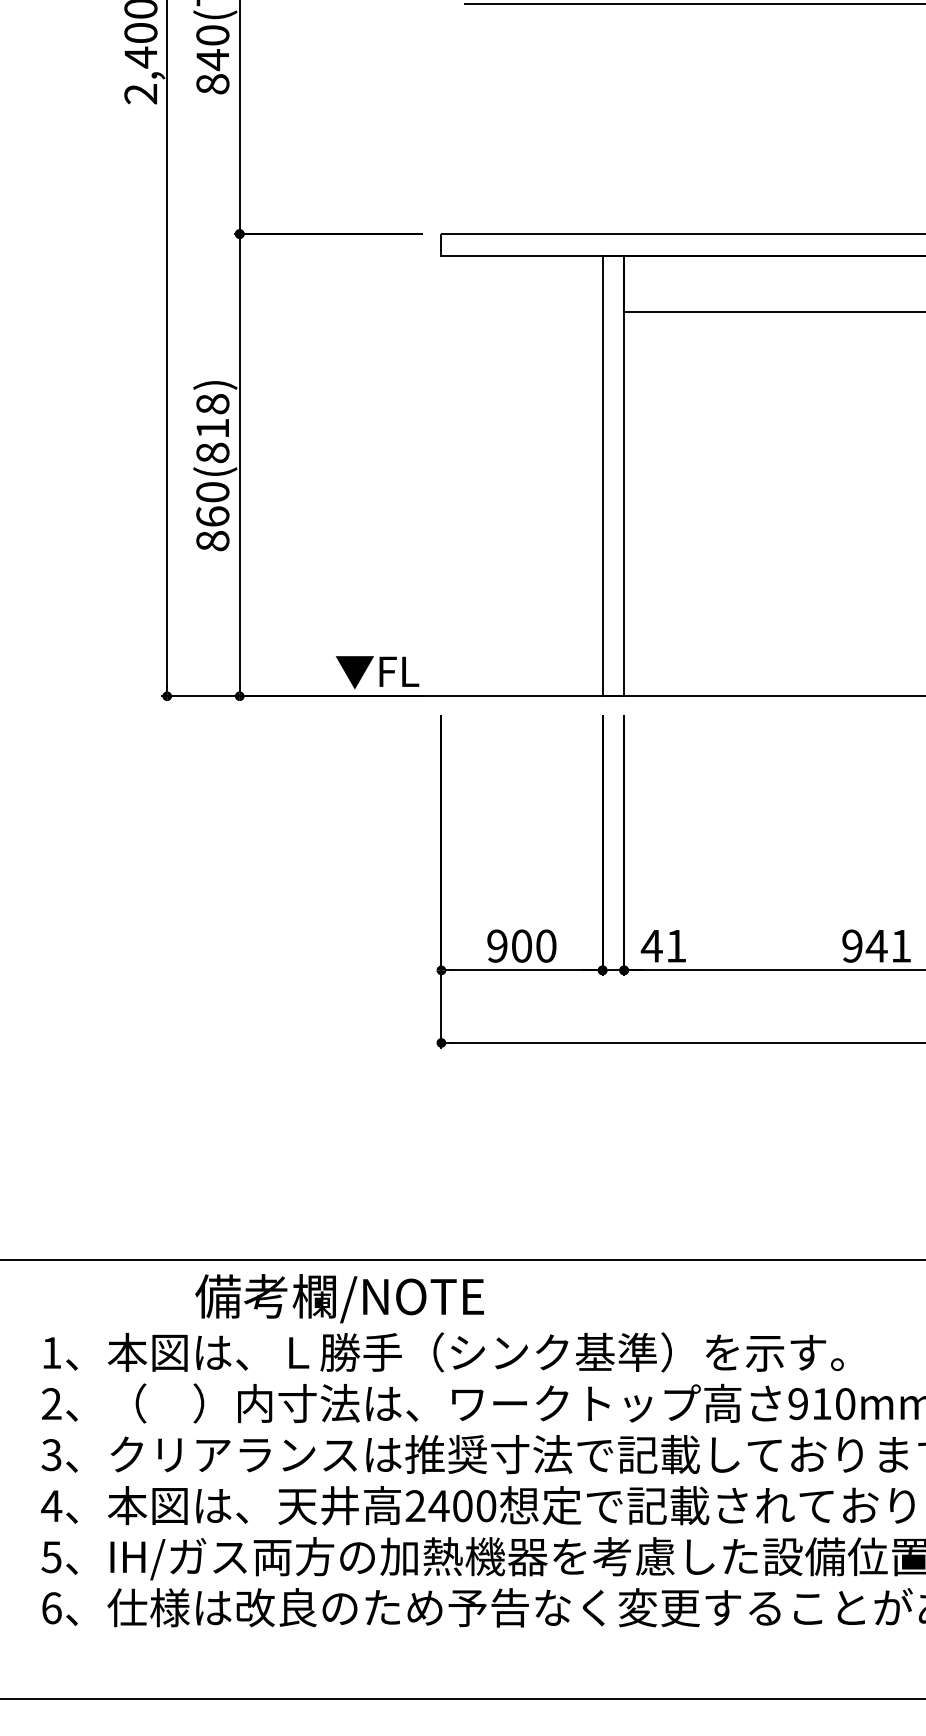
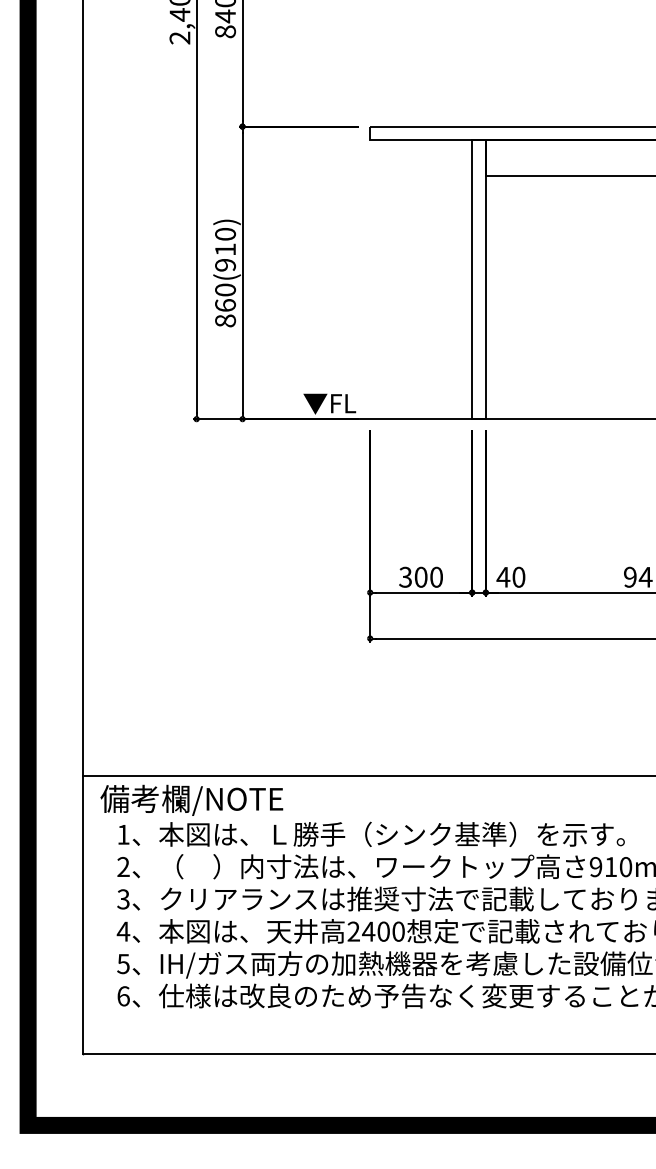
text: (212, 428) -> (225, 249), 860(818) -> 860(910)
text: (675, 944) -> (518, 576), 41 -> 40
text: (497, 946) -> (405, 577), 900 -> 300
text: (339, 1297) -> (191, 799), moved

